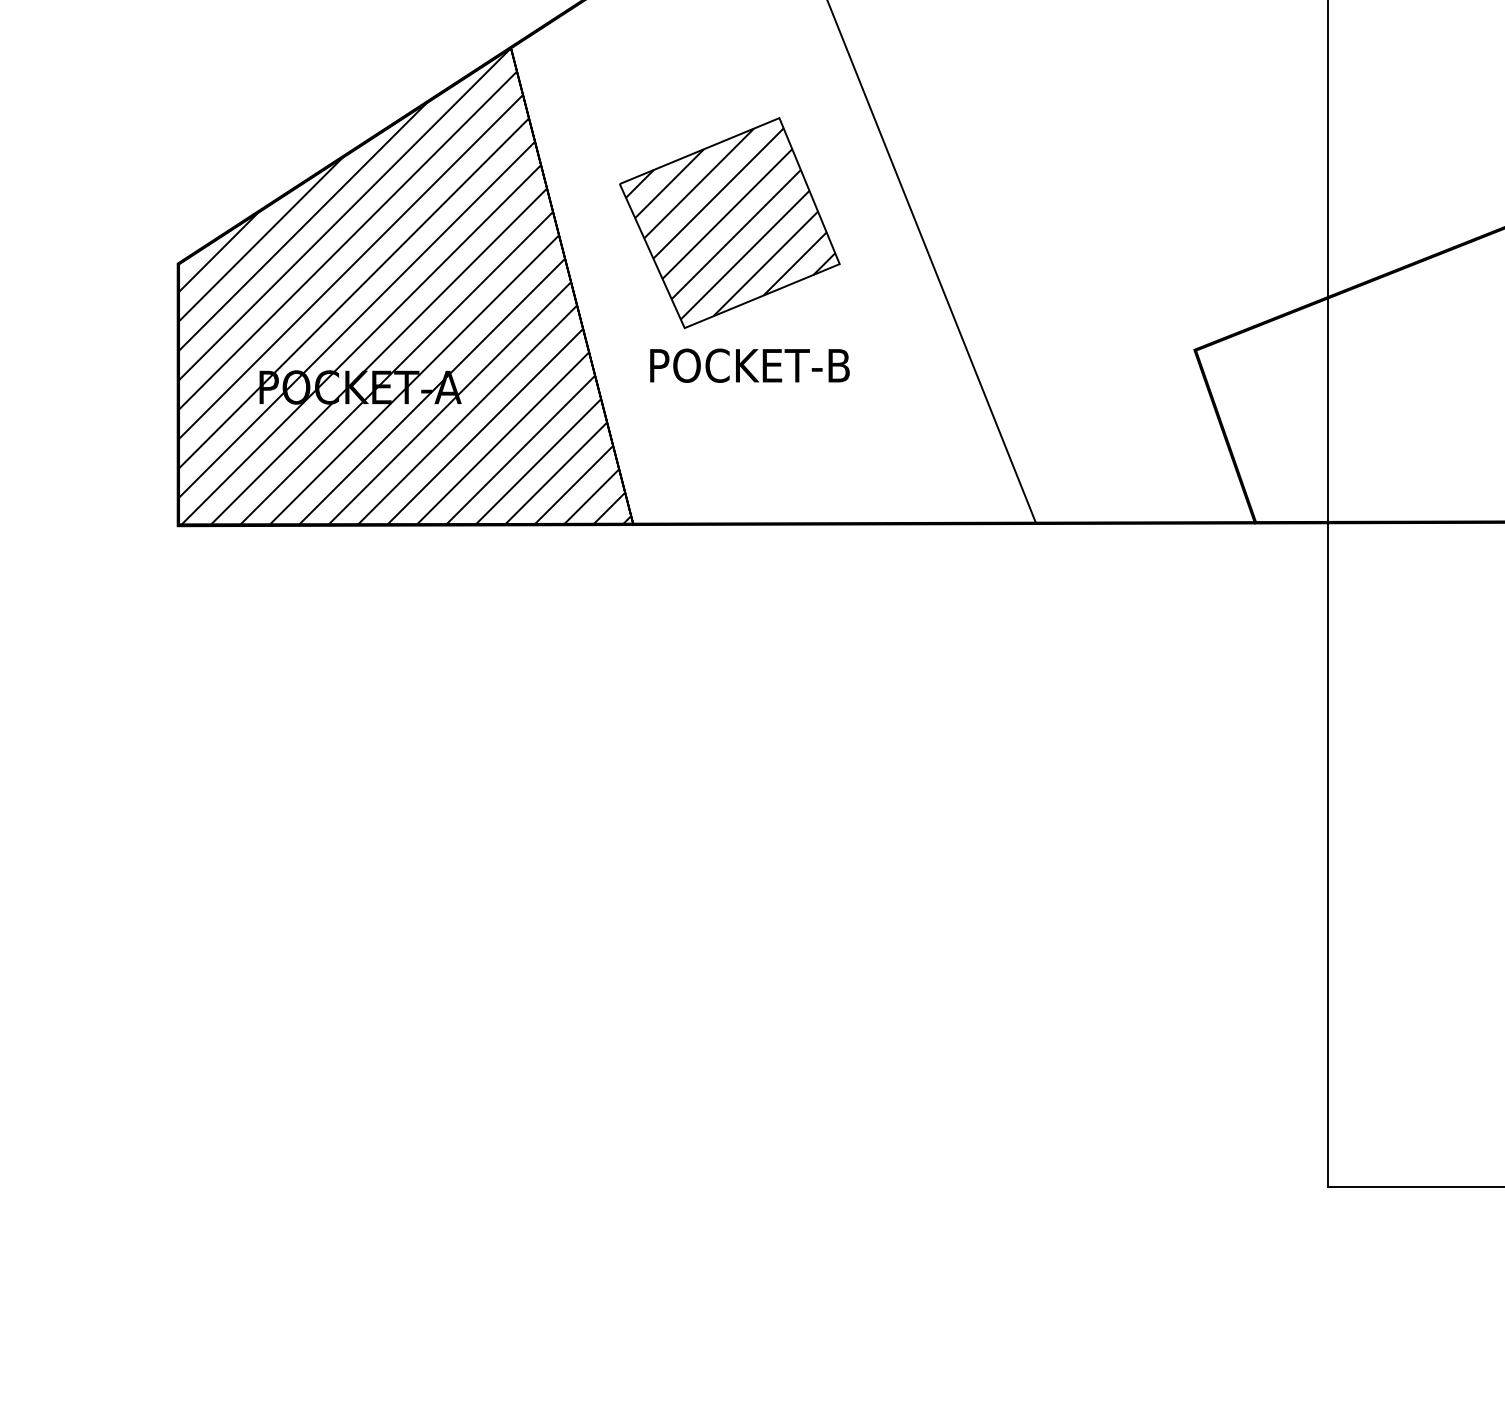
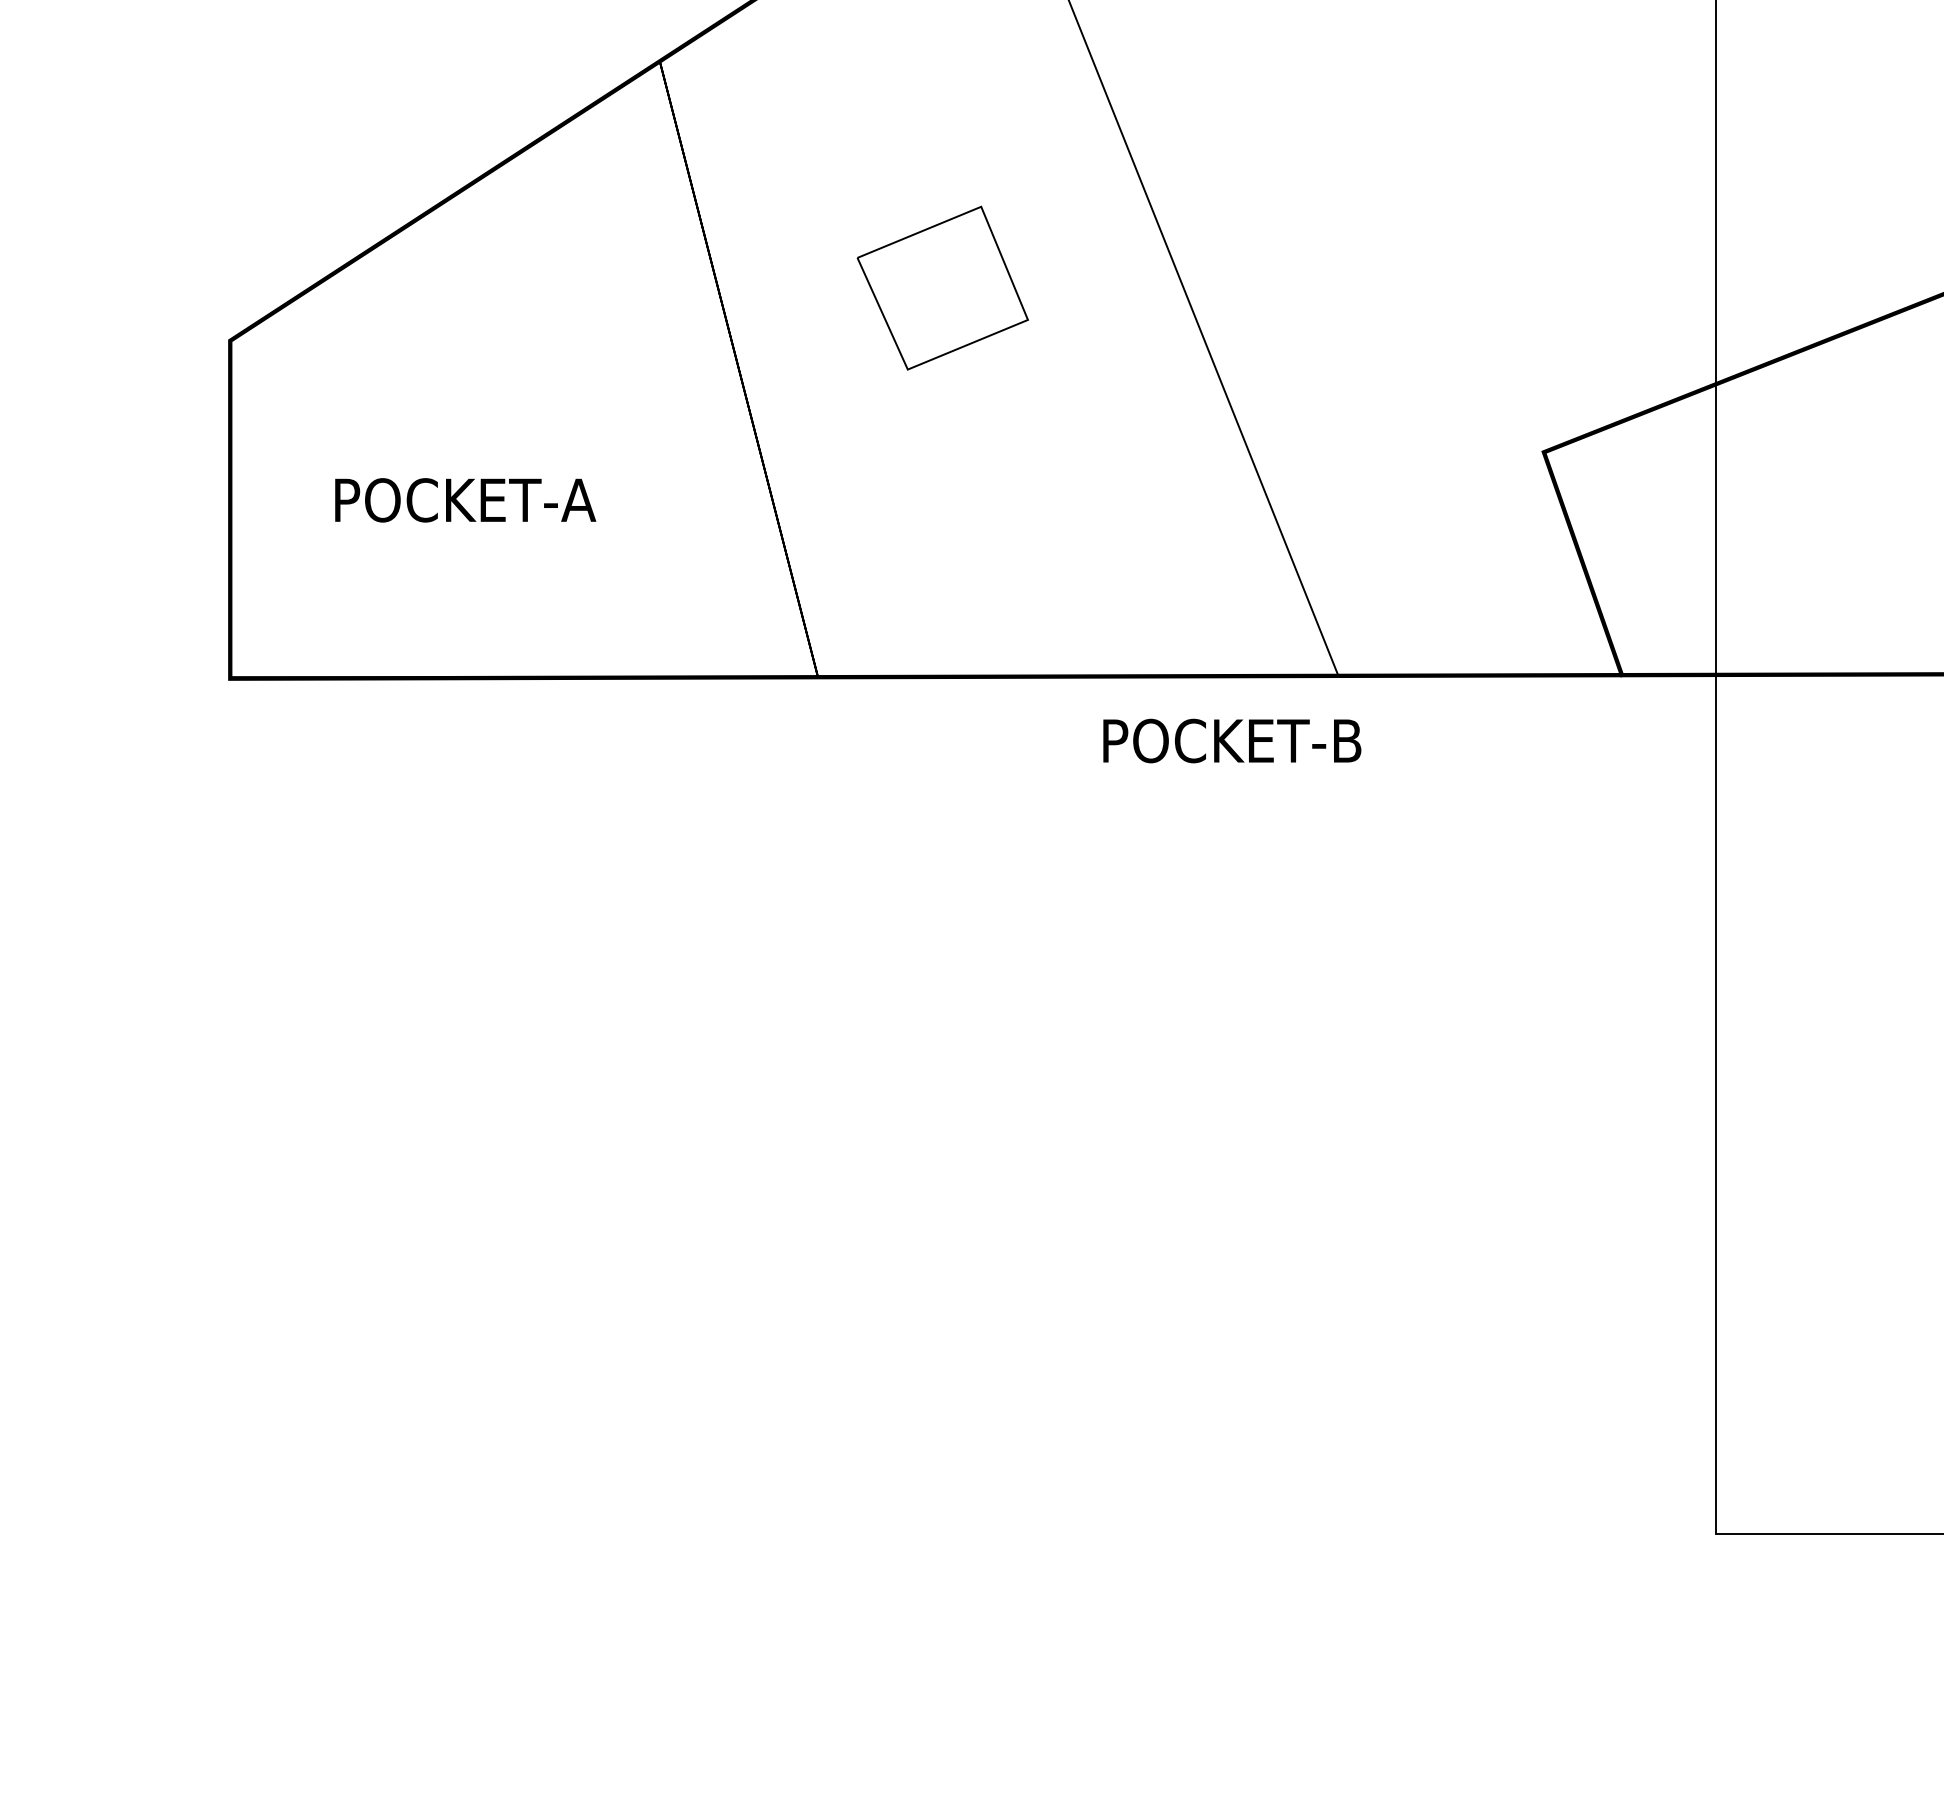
part: (729, 223) -> (942, 288), size x0.6
hatch: (404, 286) -> (522, 369), removed
text: (749, 365) -> (1231, 740), moved

